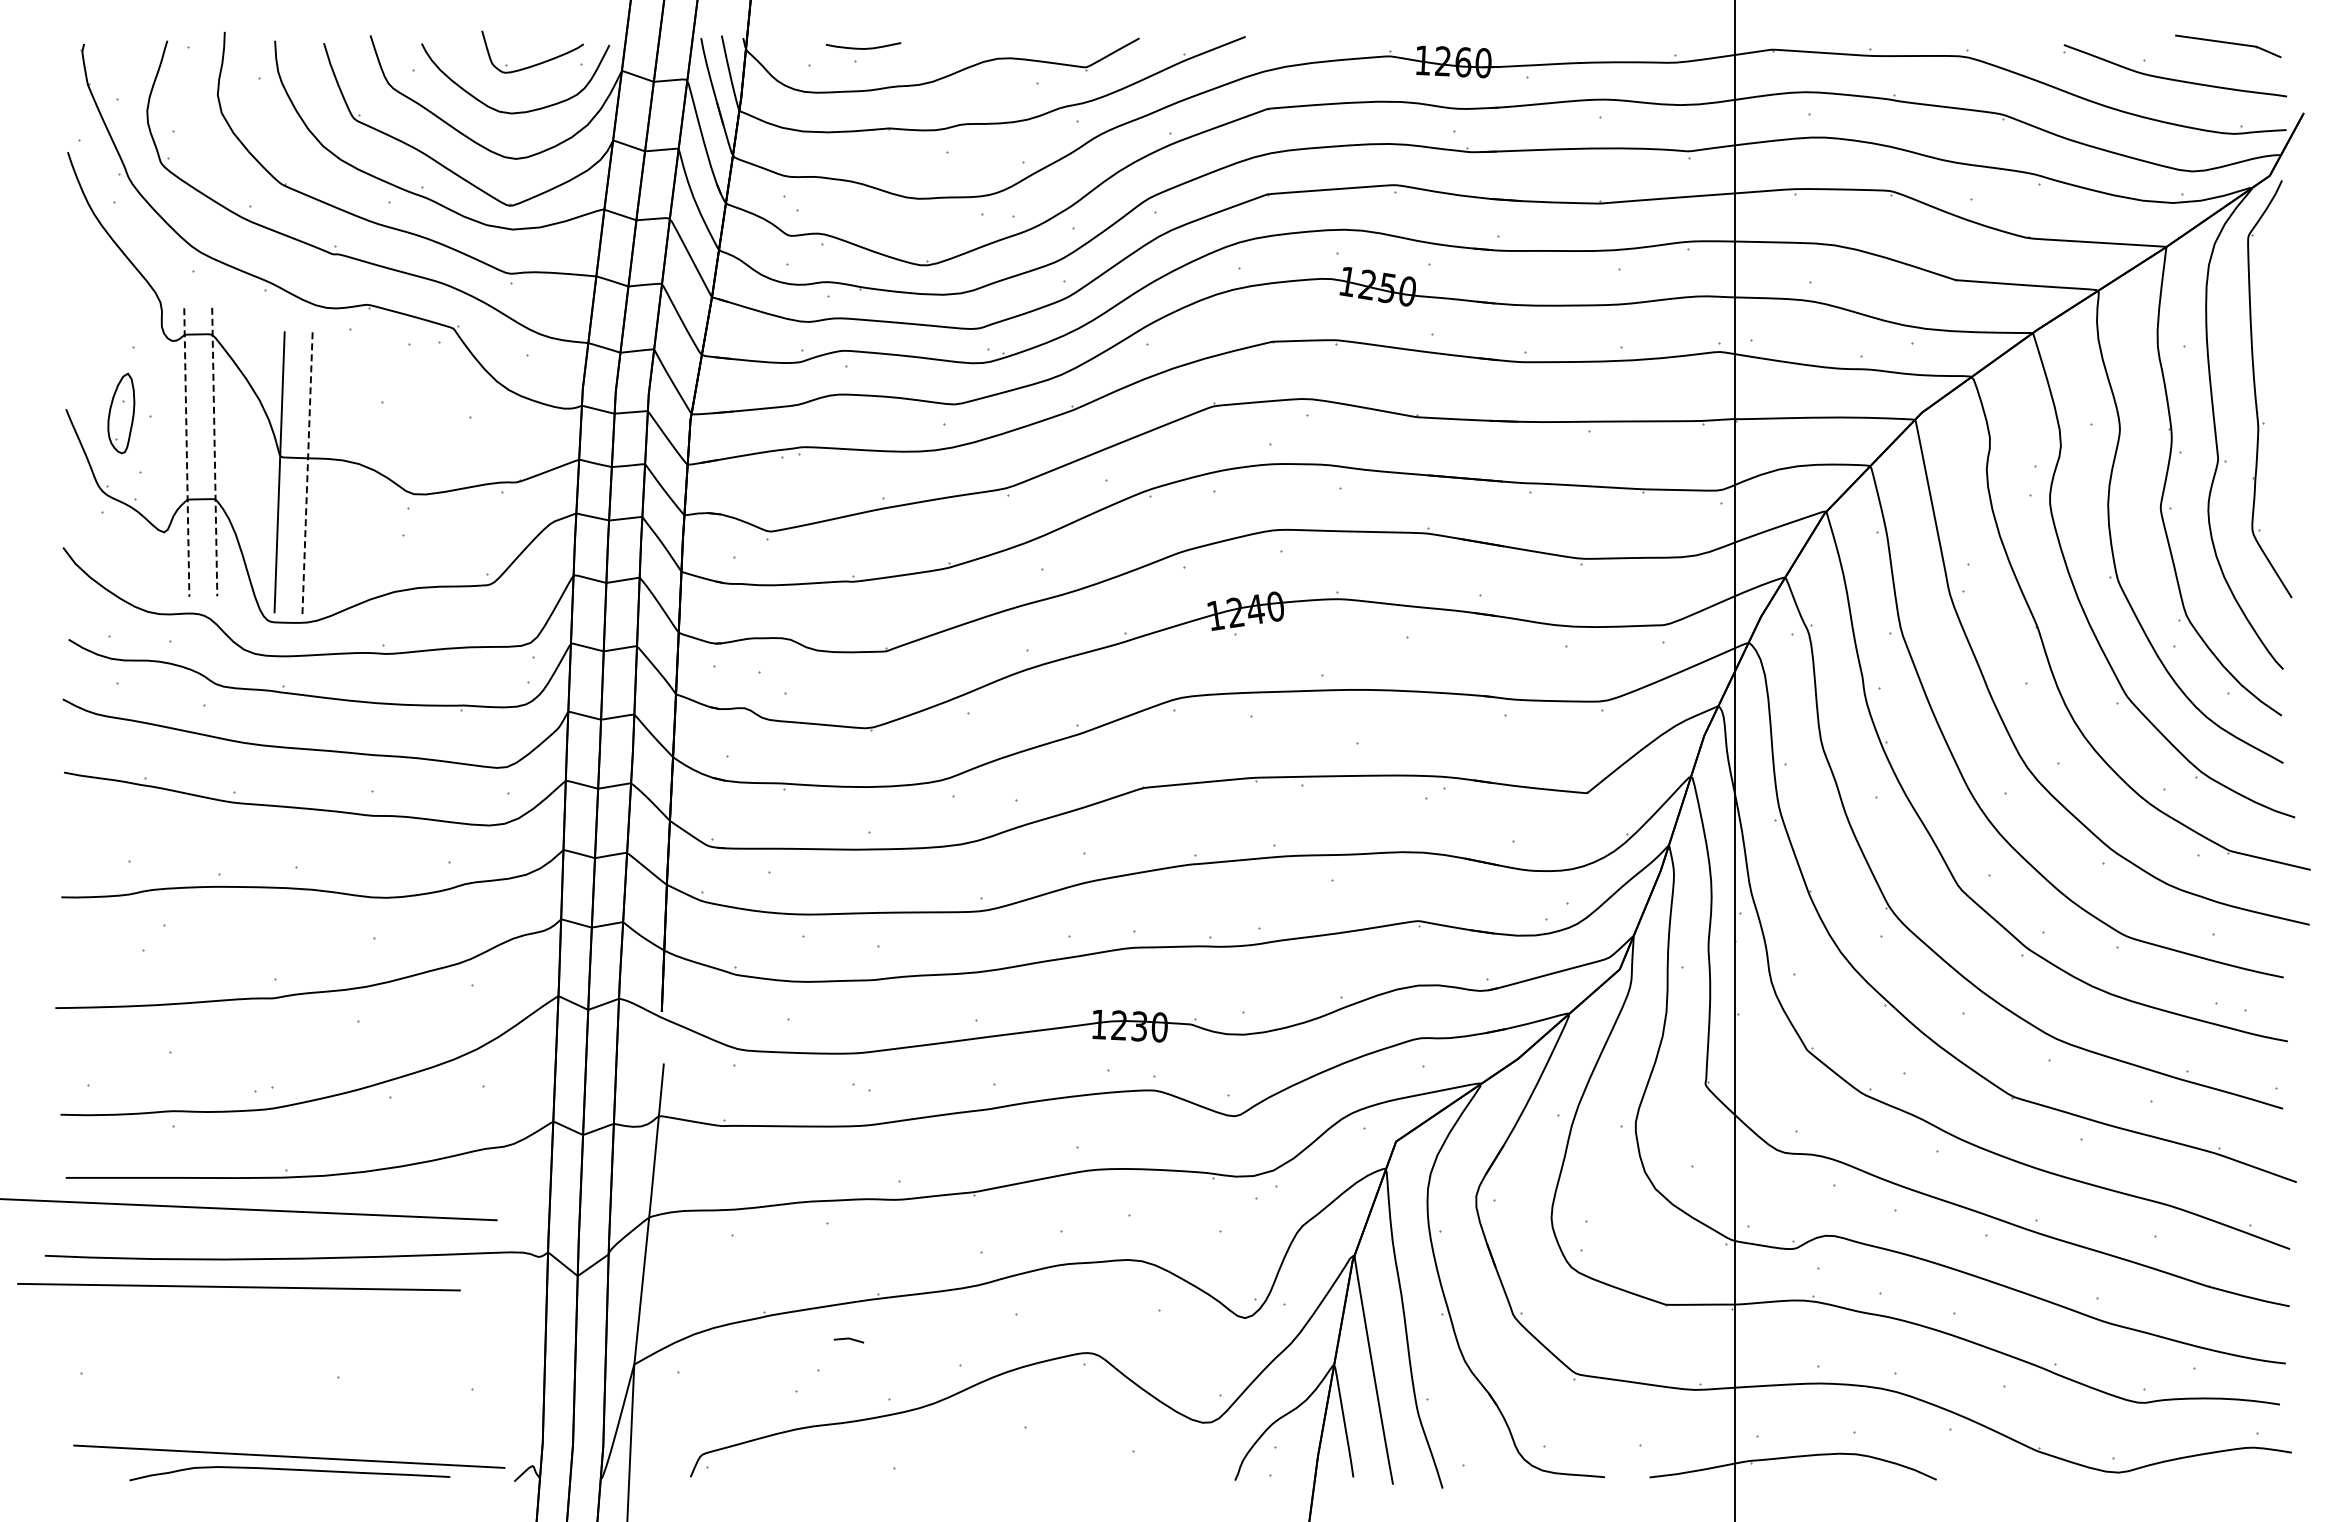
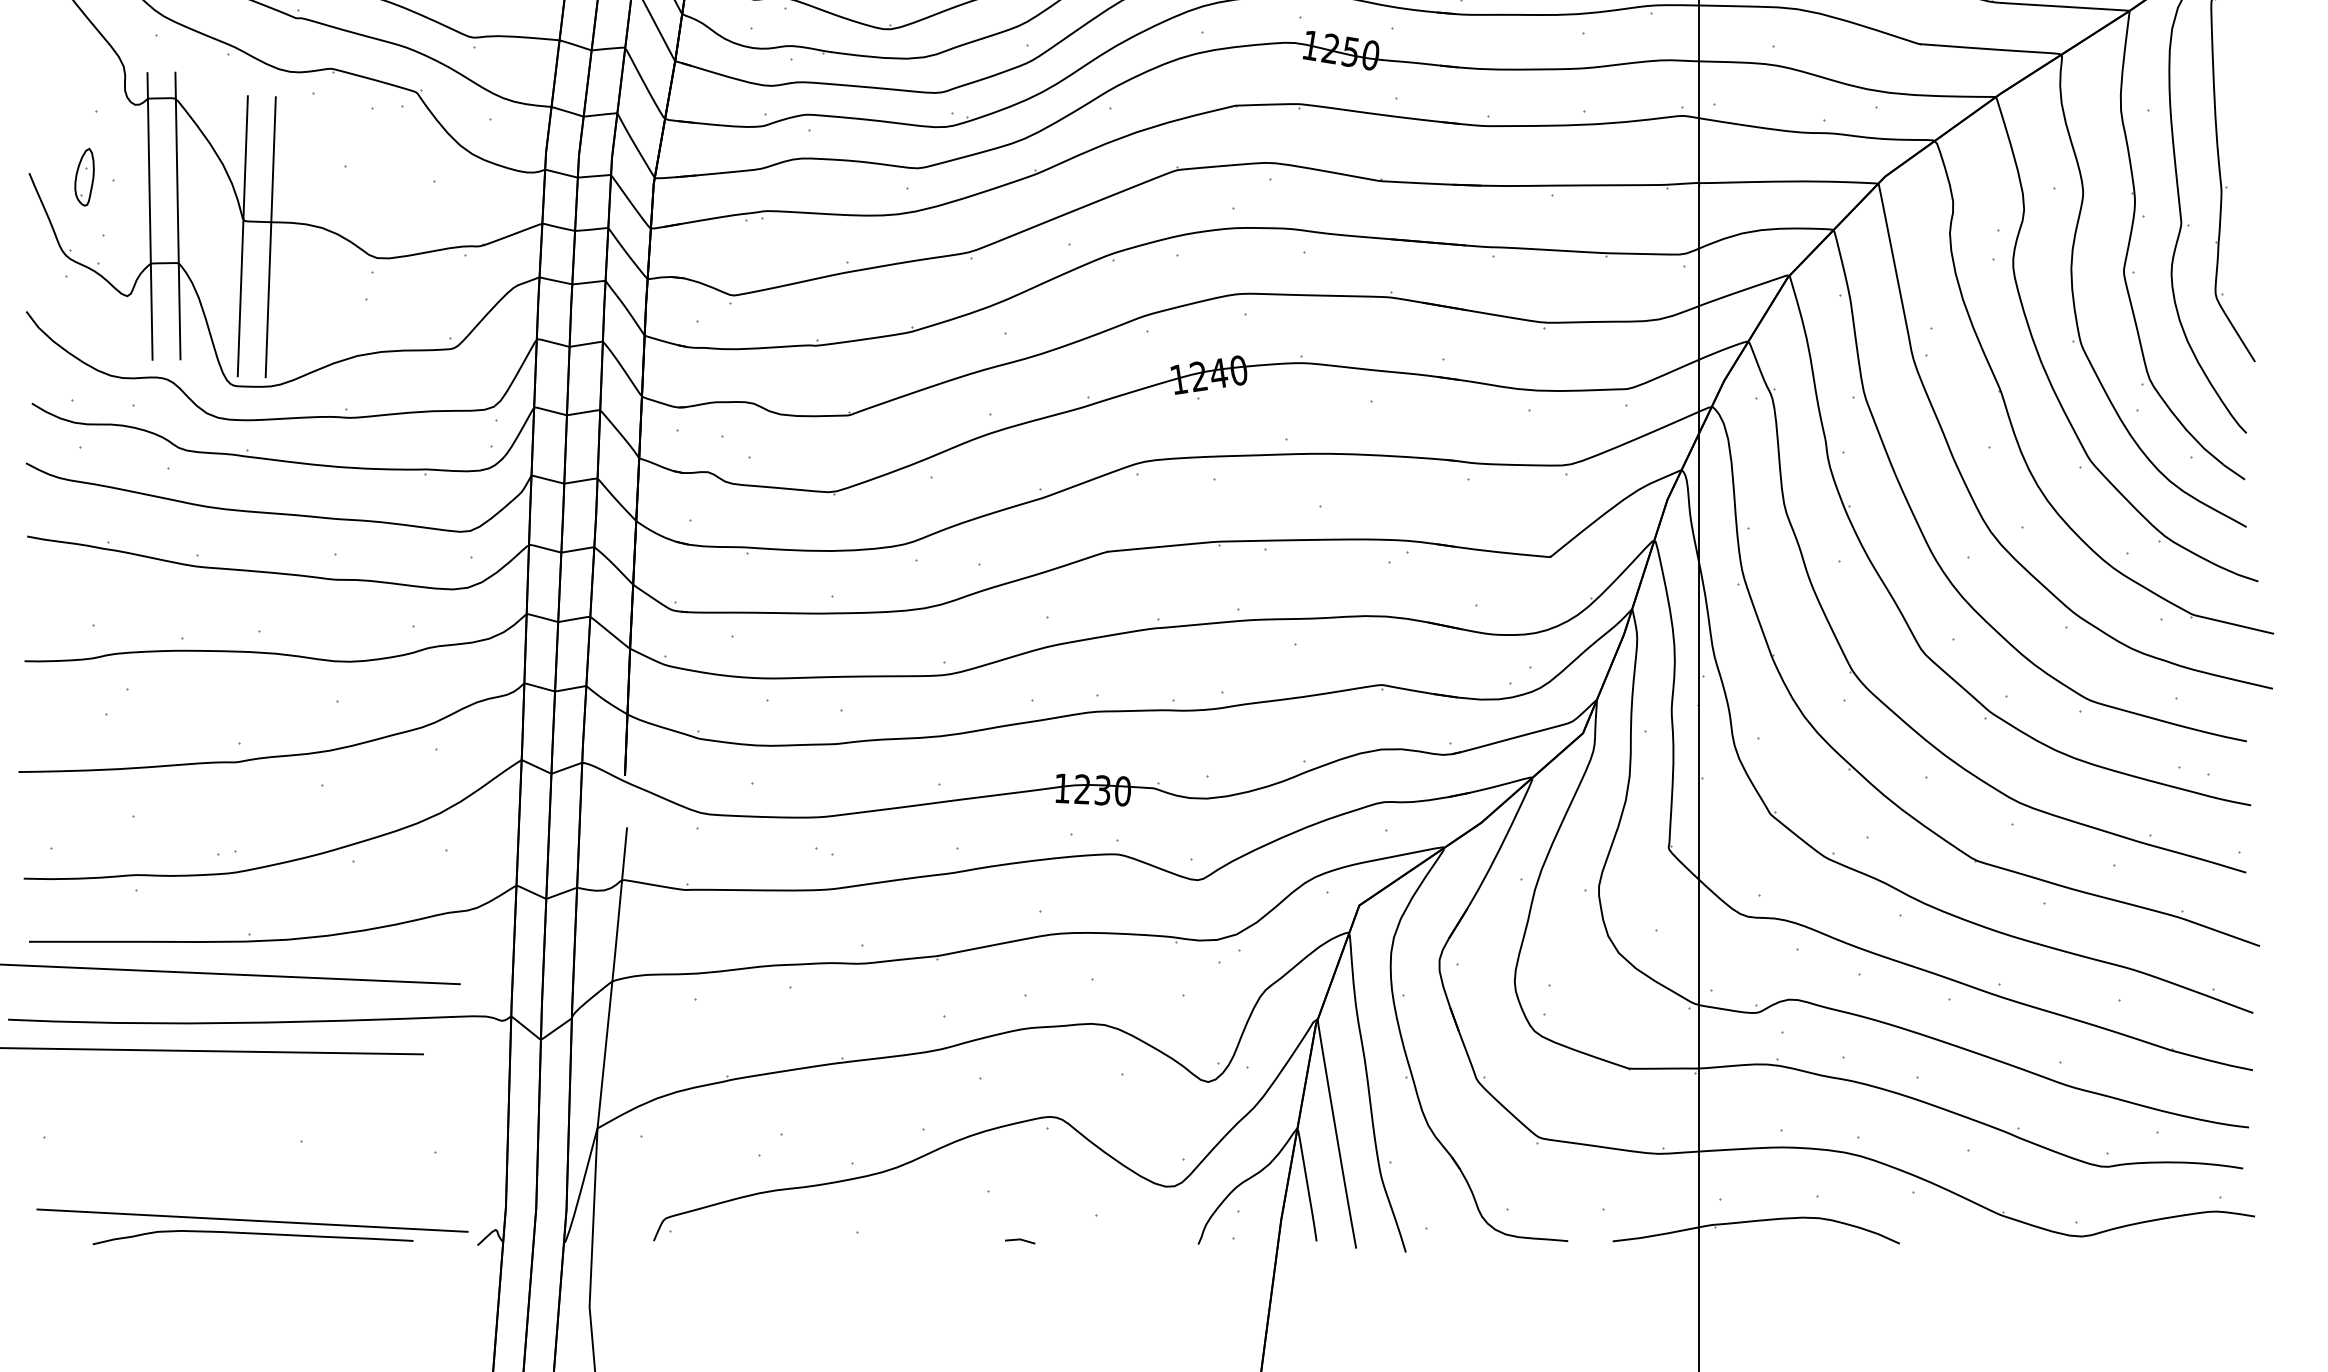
part: (121, 412) -> (84, 176), size x0.71
line: (214, 452) -> (177, 216), dashed -> solid
line: (186, 453) -> (149, 217), dashed -> solid
line: (307, 473) -> (270, 237), dashed -> solid
line: (848, 1339) -> (1019, 1240), moved

